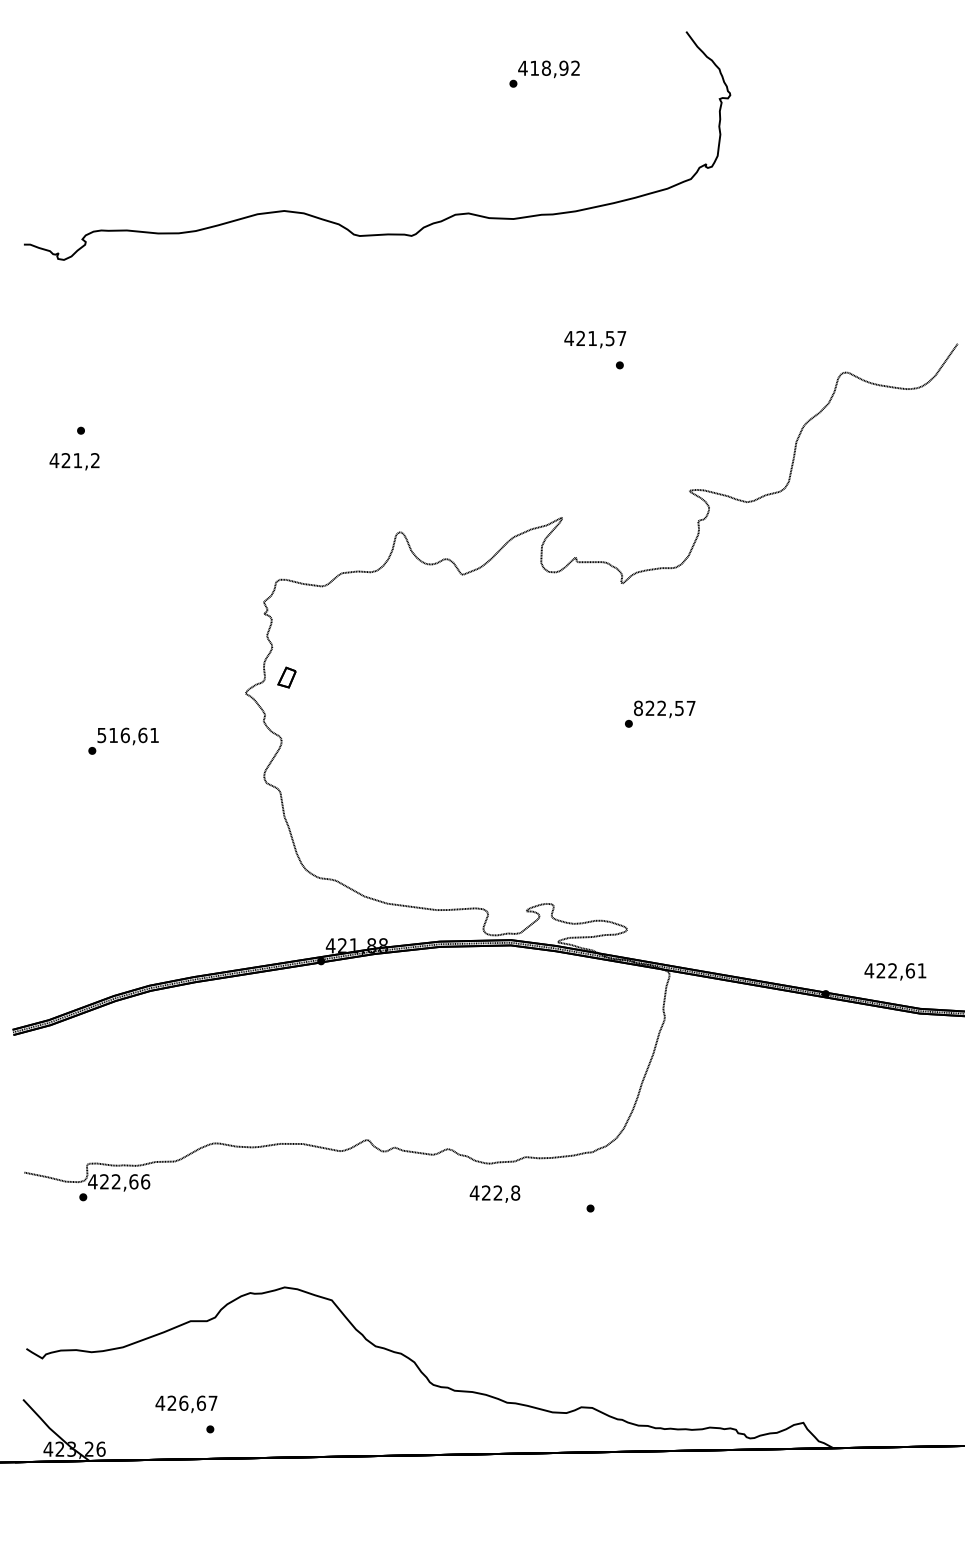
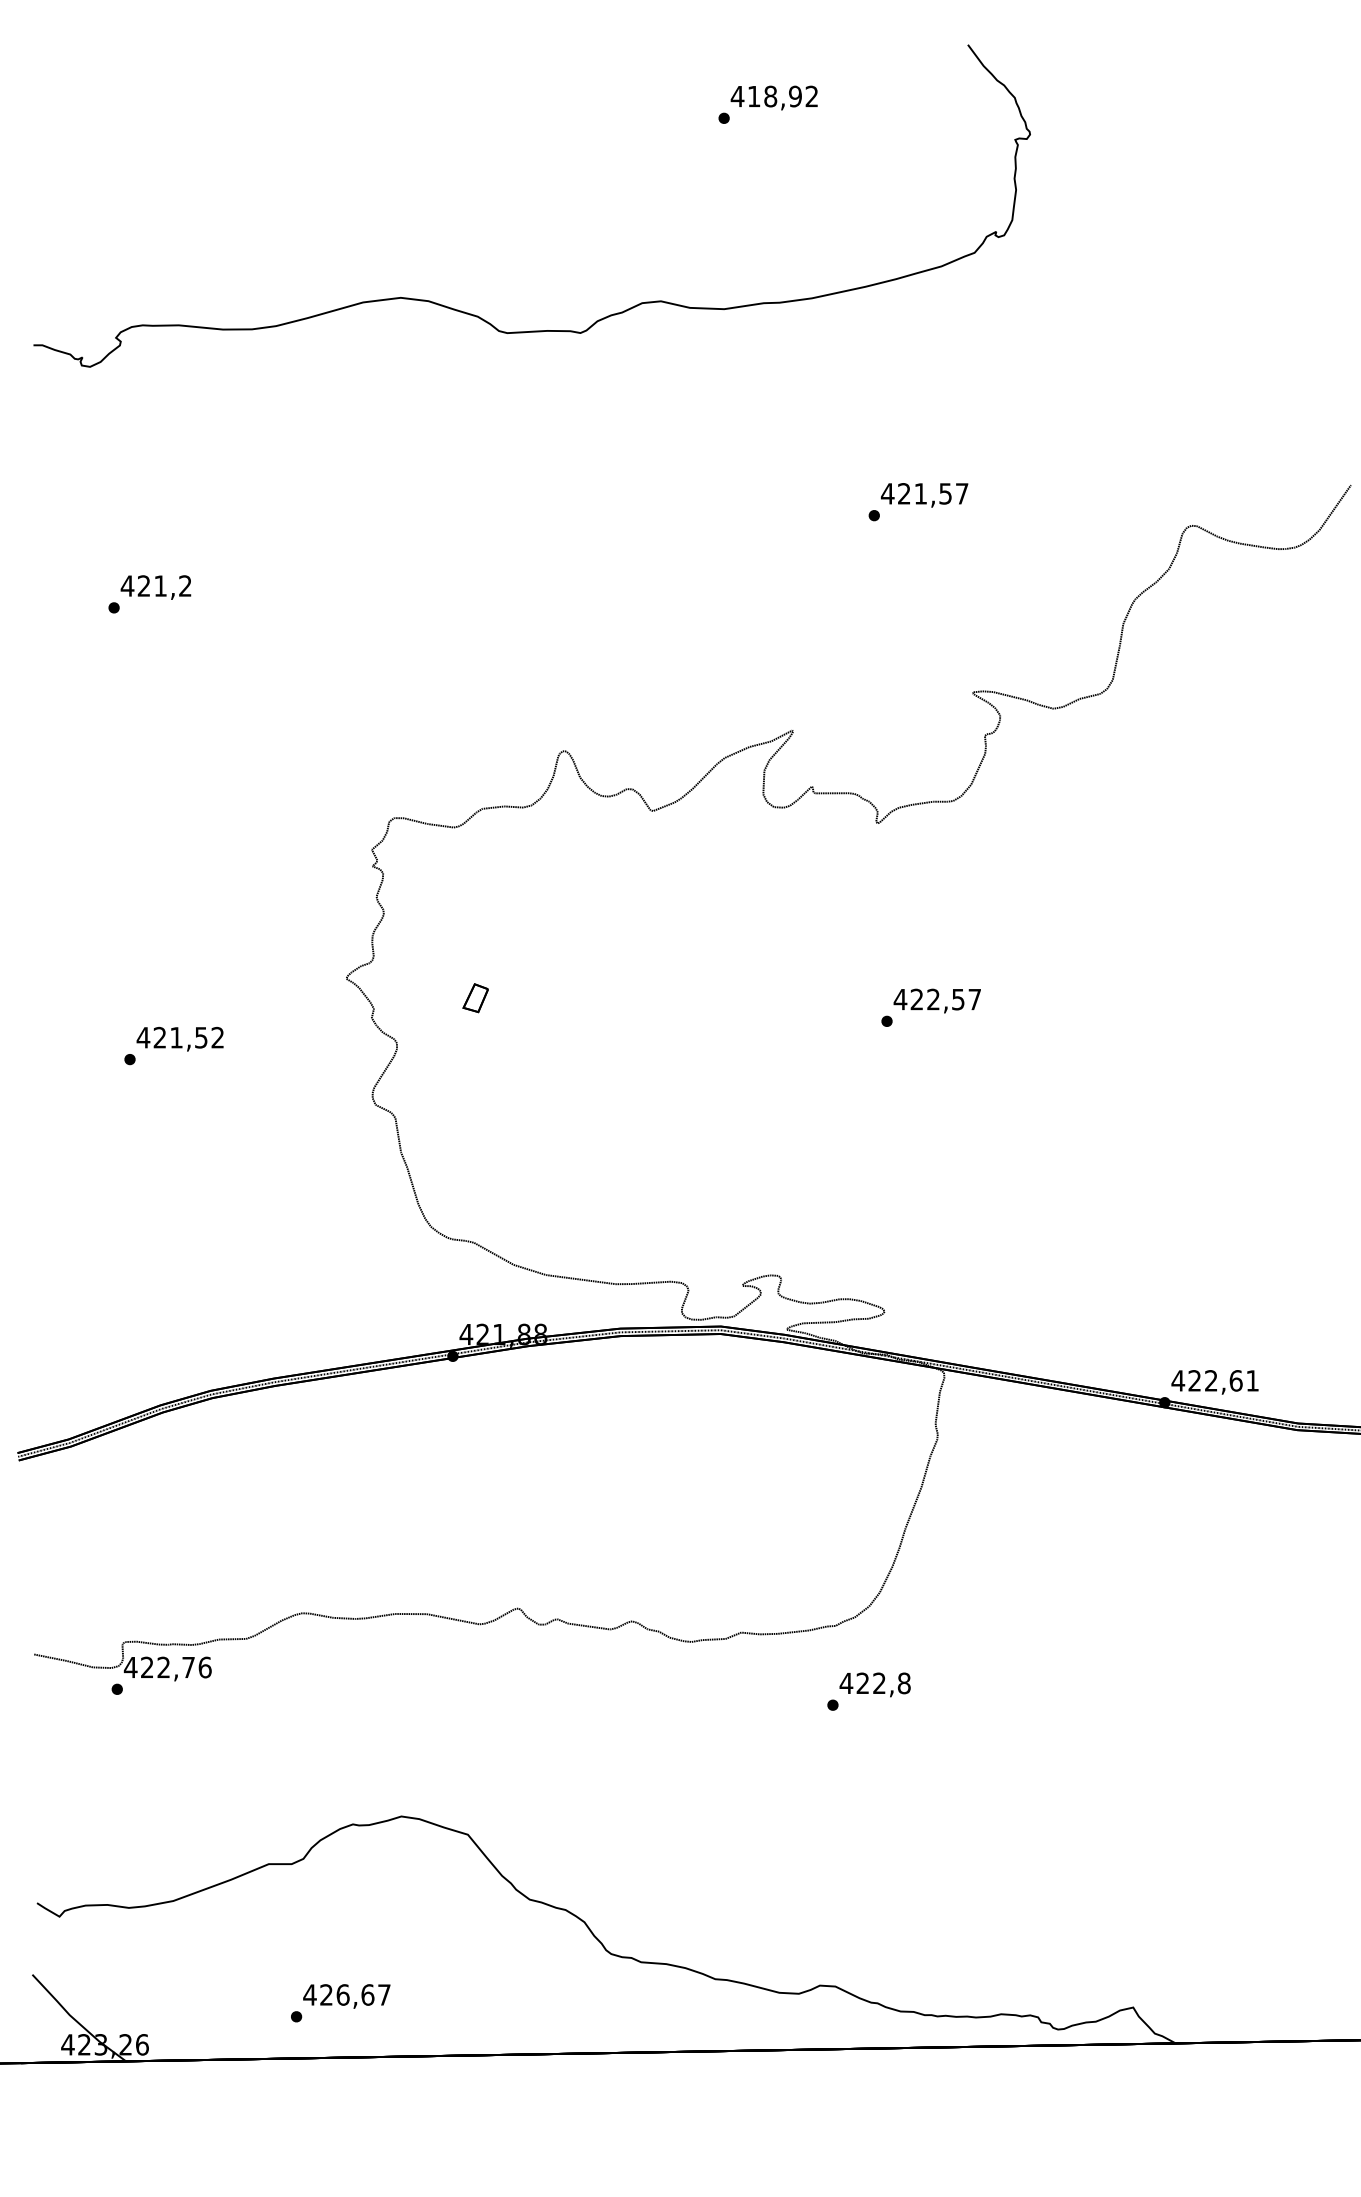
text: (595, 339) -> (924, 495), moved
text: (74, 461) -> (155, 587), moved
part: (286, 677) -> (475, 998), moved
text: (638, 708) -> (900, 999), 822,57 -> 422,57
text: (127, 735) -> (179, 1037), 516,61 -> 421,52
text: (895, 972) -> (1214, 1382), moved
text: (133, 1181) -> (188, 1667), 422,66 -> 422,76
text: (494, 1193) -> (874, 1684), moved
text: (186, 1404) -> (346, 1996), moved

